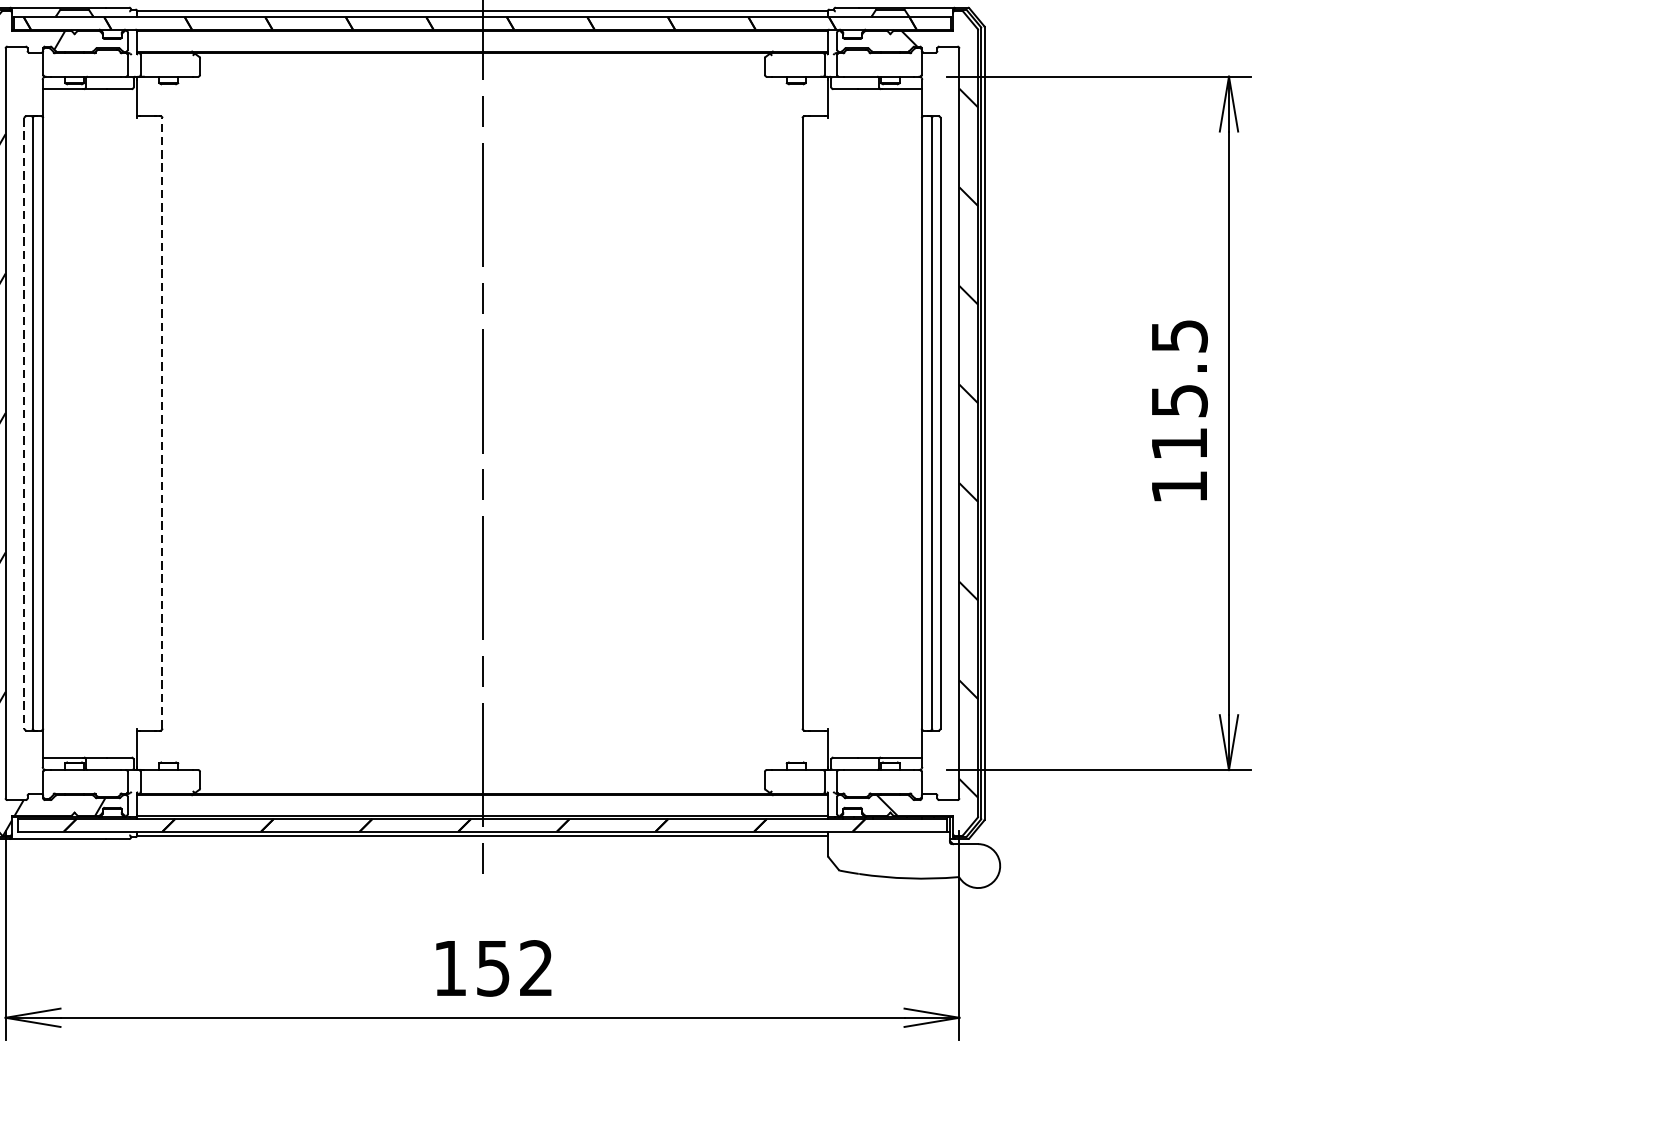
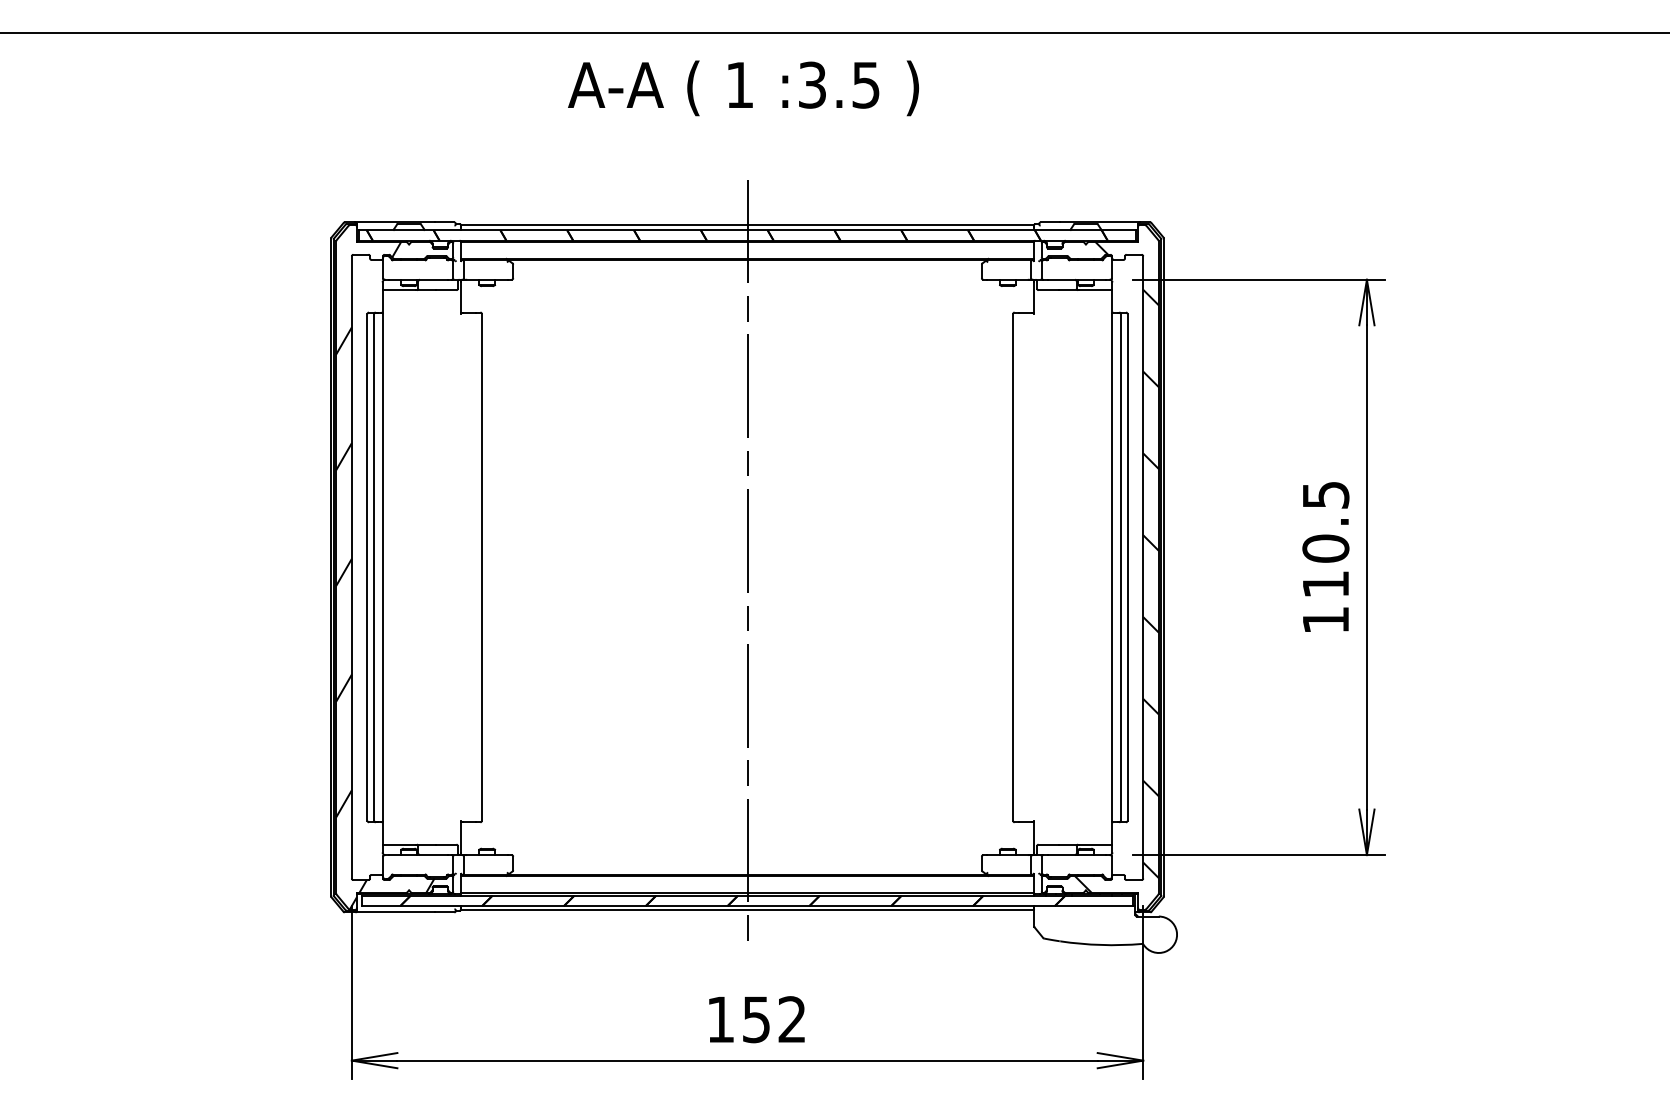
text: (1179, 400) -> (1325, 548), 115.5 -> 110.5
line: (163, 422) -> (482, 566), dashed -> solid
line: (24, 423) -> (367, 567), dashed -> solid

